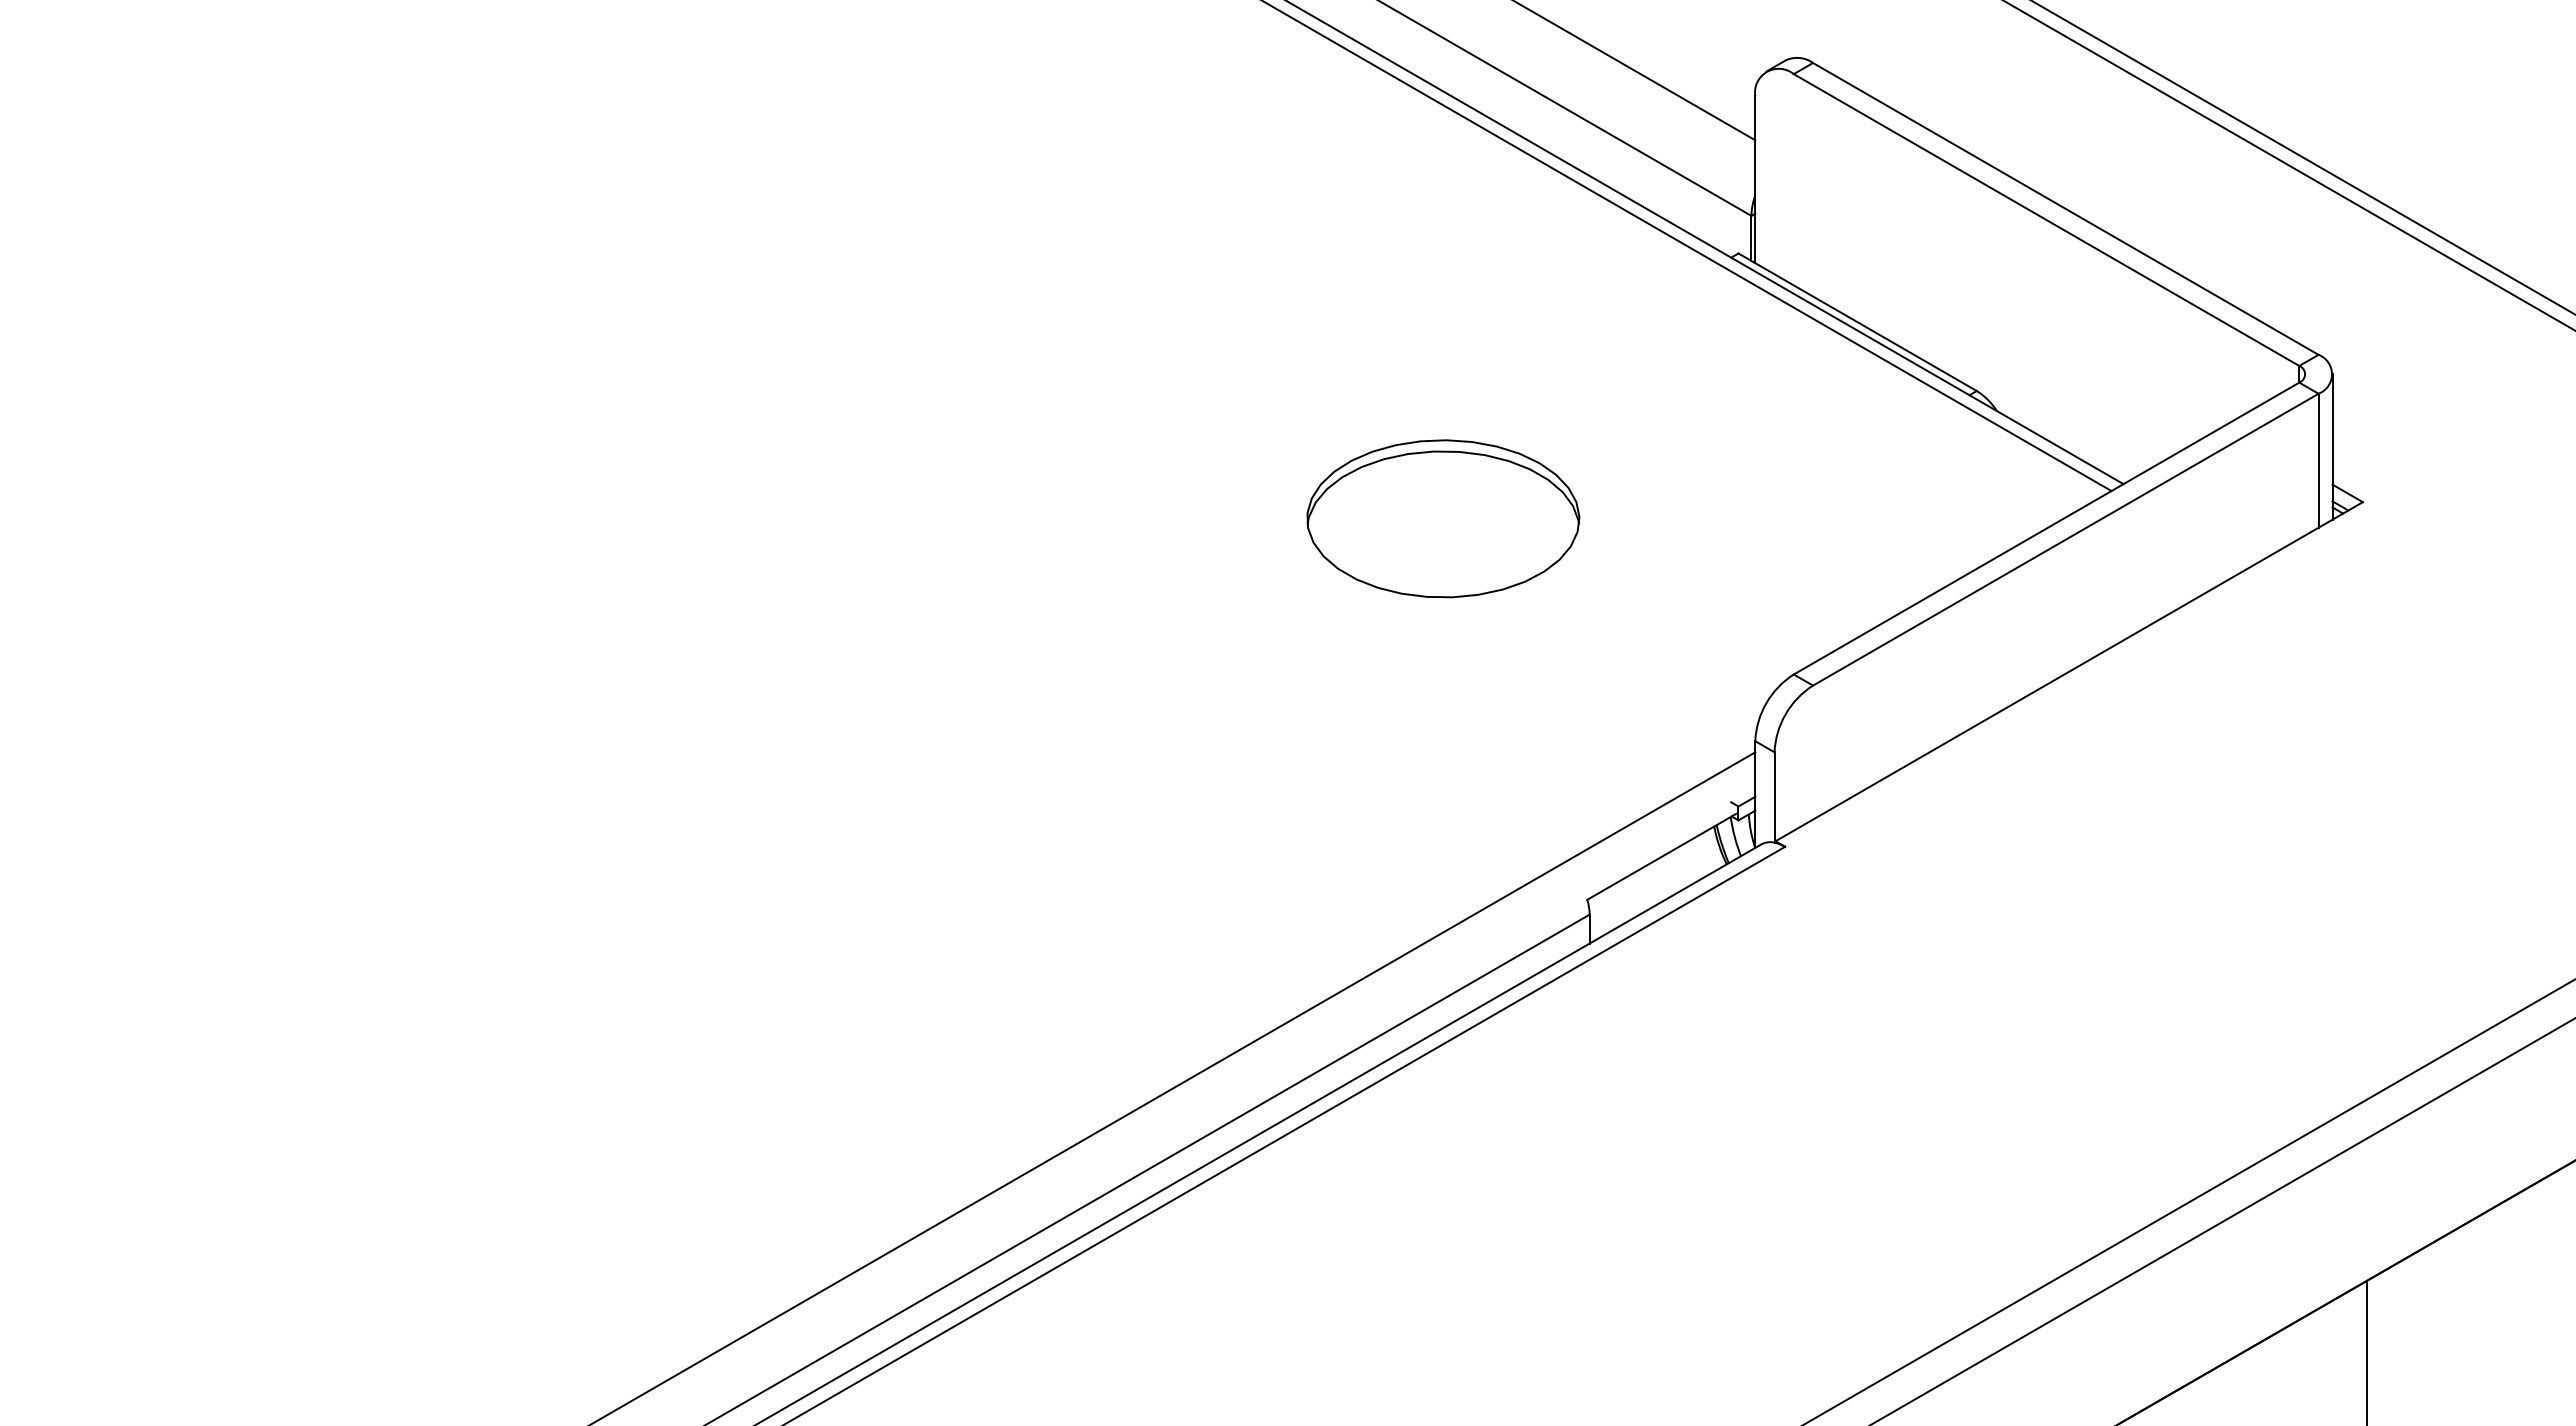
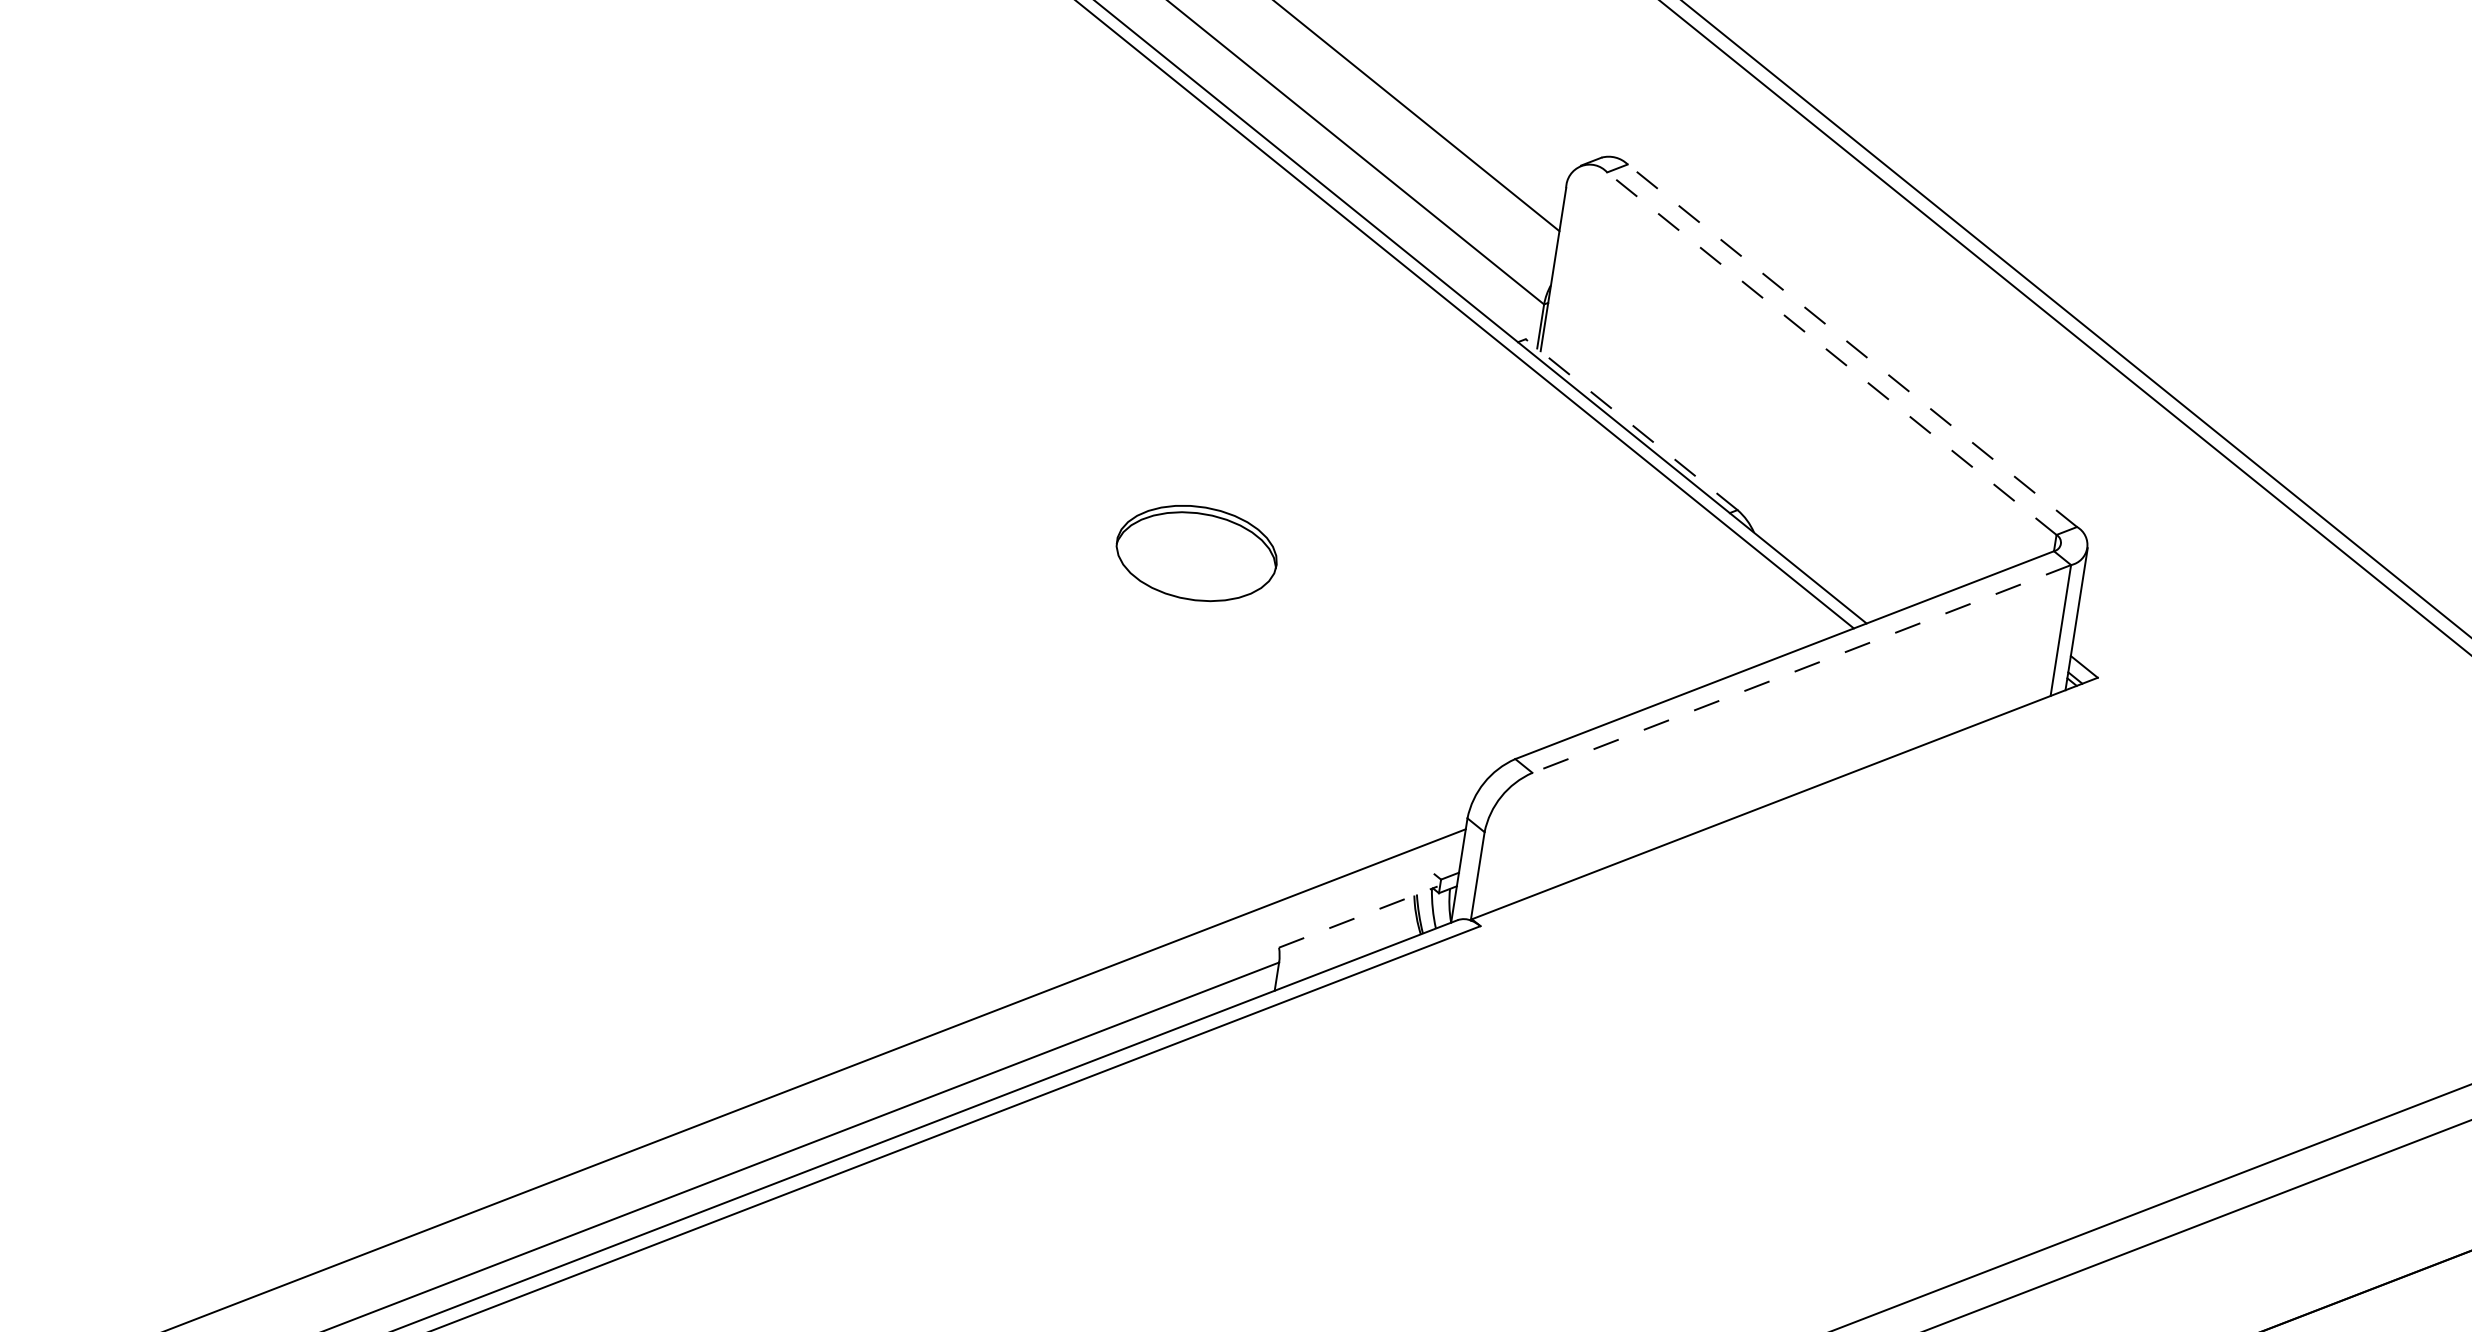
line: (2065, 208) -> (1852, 345), solid -> dashed
line: (2046, 220) -> (1831, 354), solid -> dashed
line: (1857, 322) -> (1631, 424), solid -> dashed
part: (1443, 518) -> (1196, 553), size x0.6
line: (2065, 539) -> (1801, 668), solid -> dashed
line: (1661, 856) -> (1358, 916), solid -> dashed

